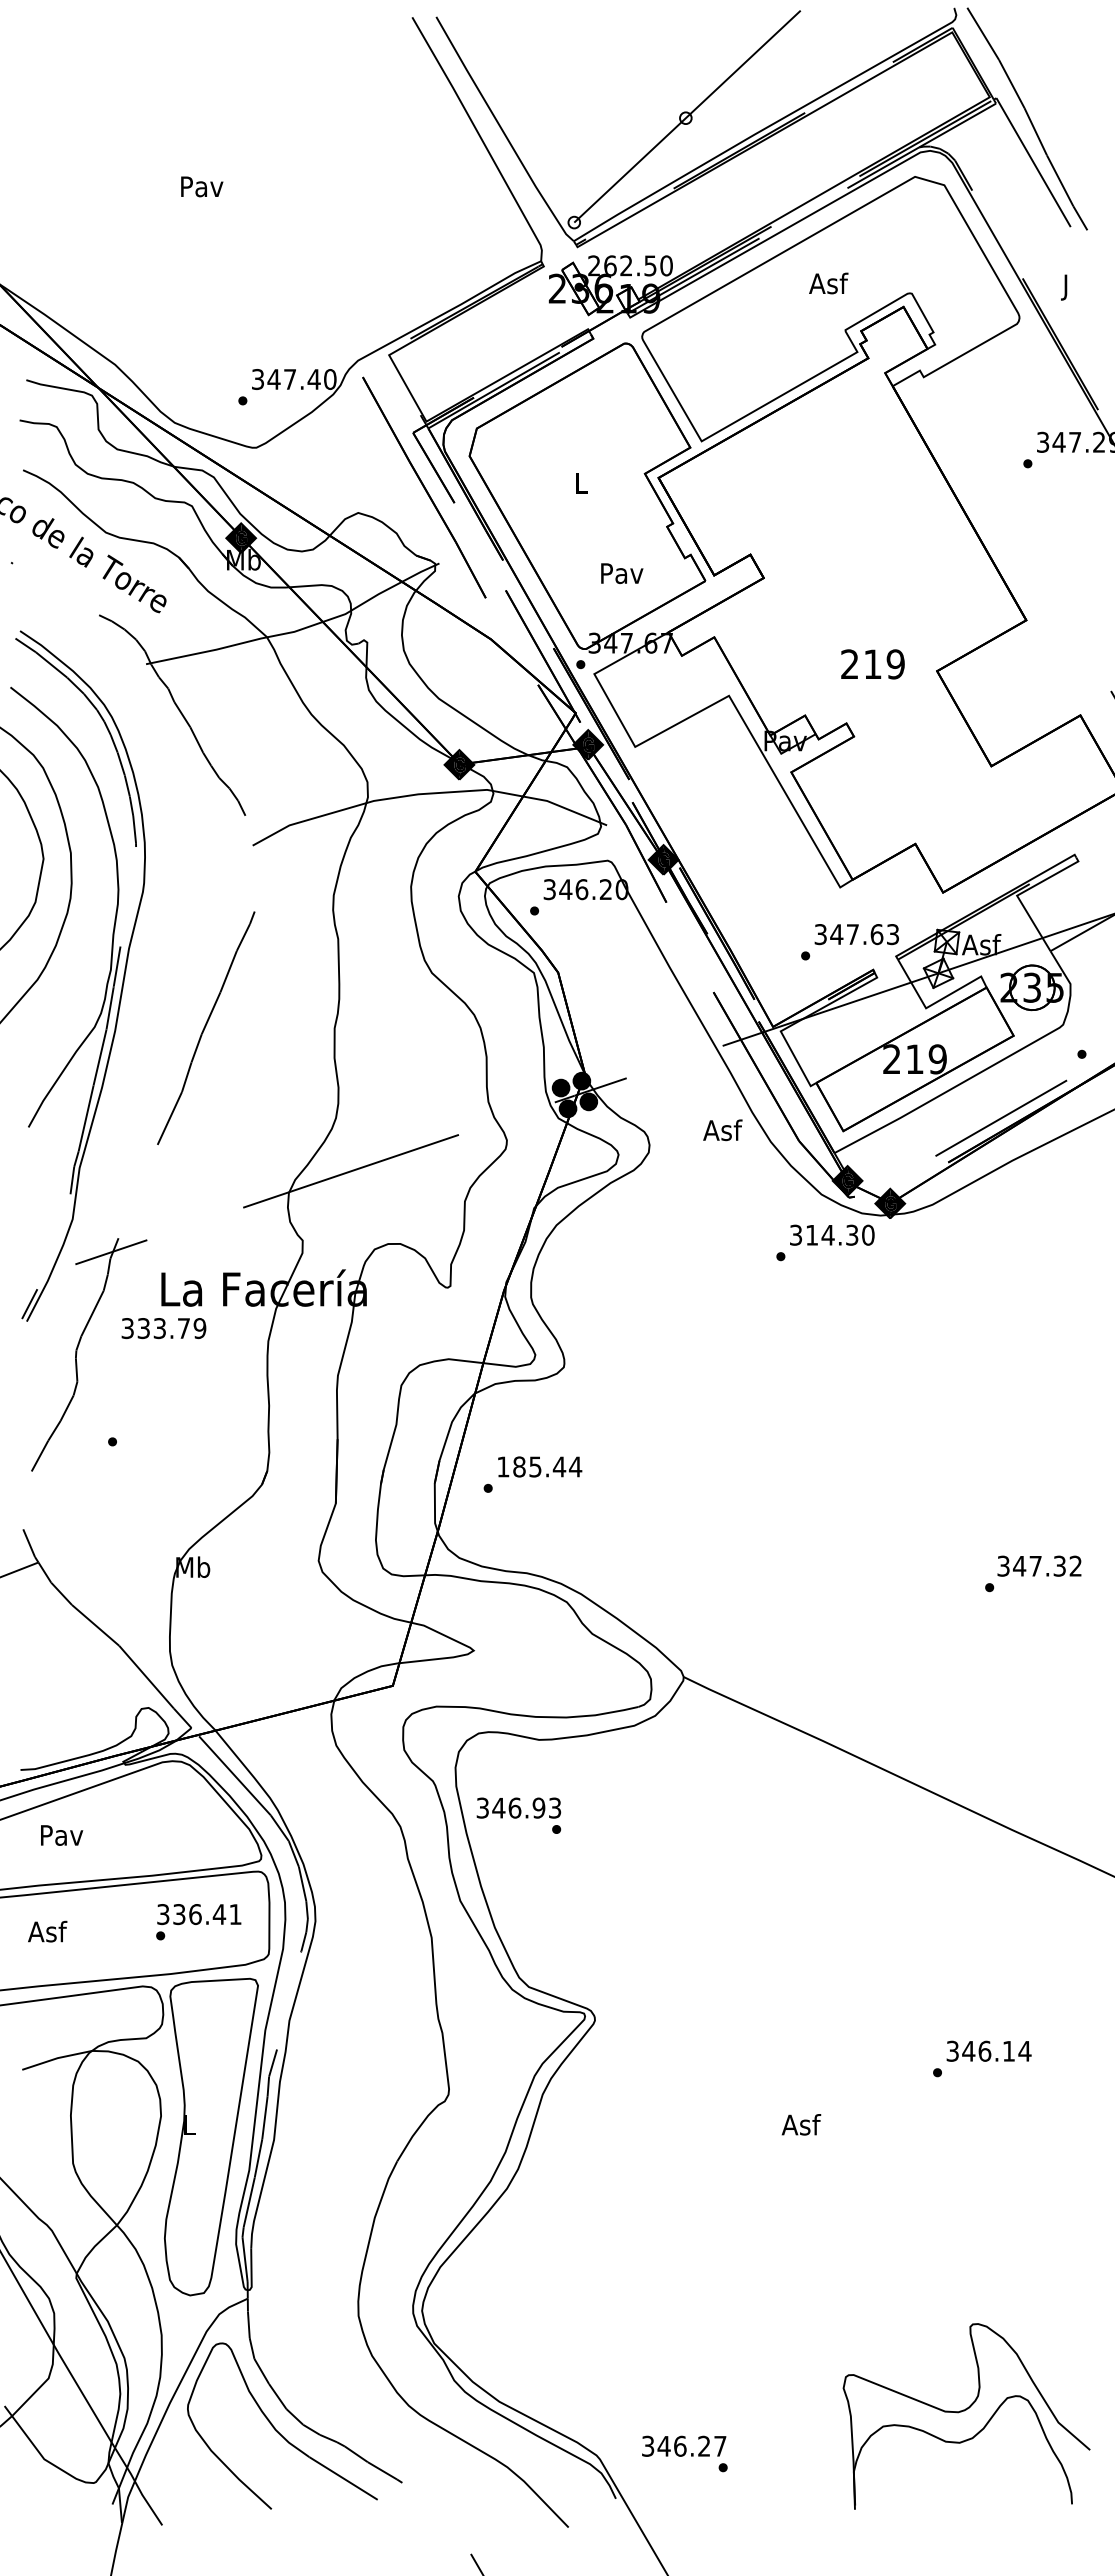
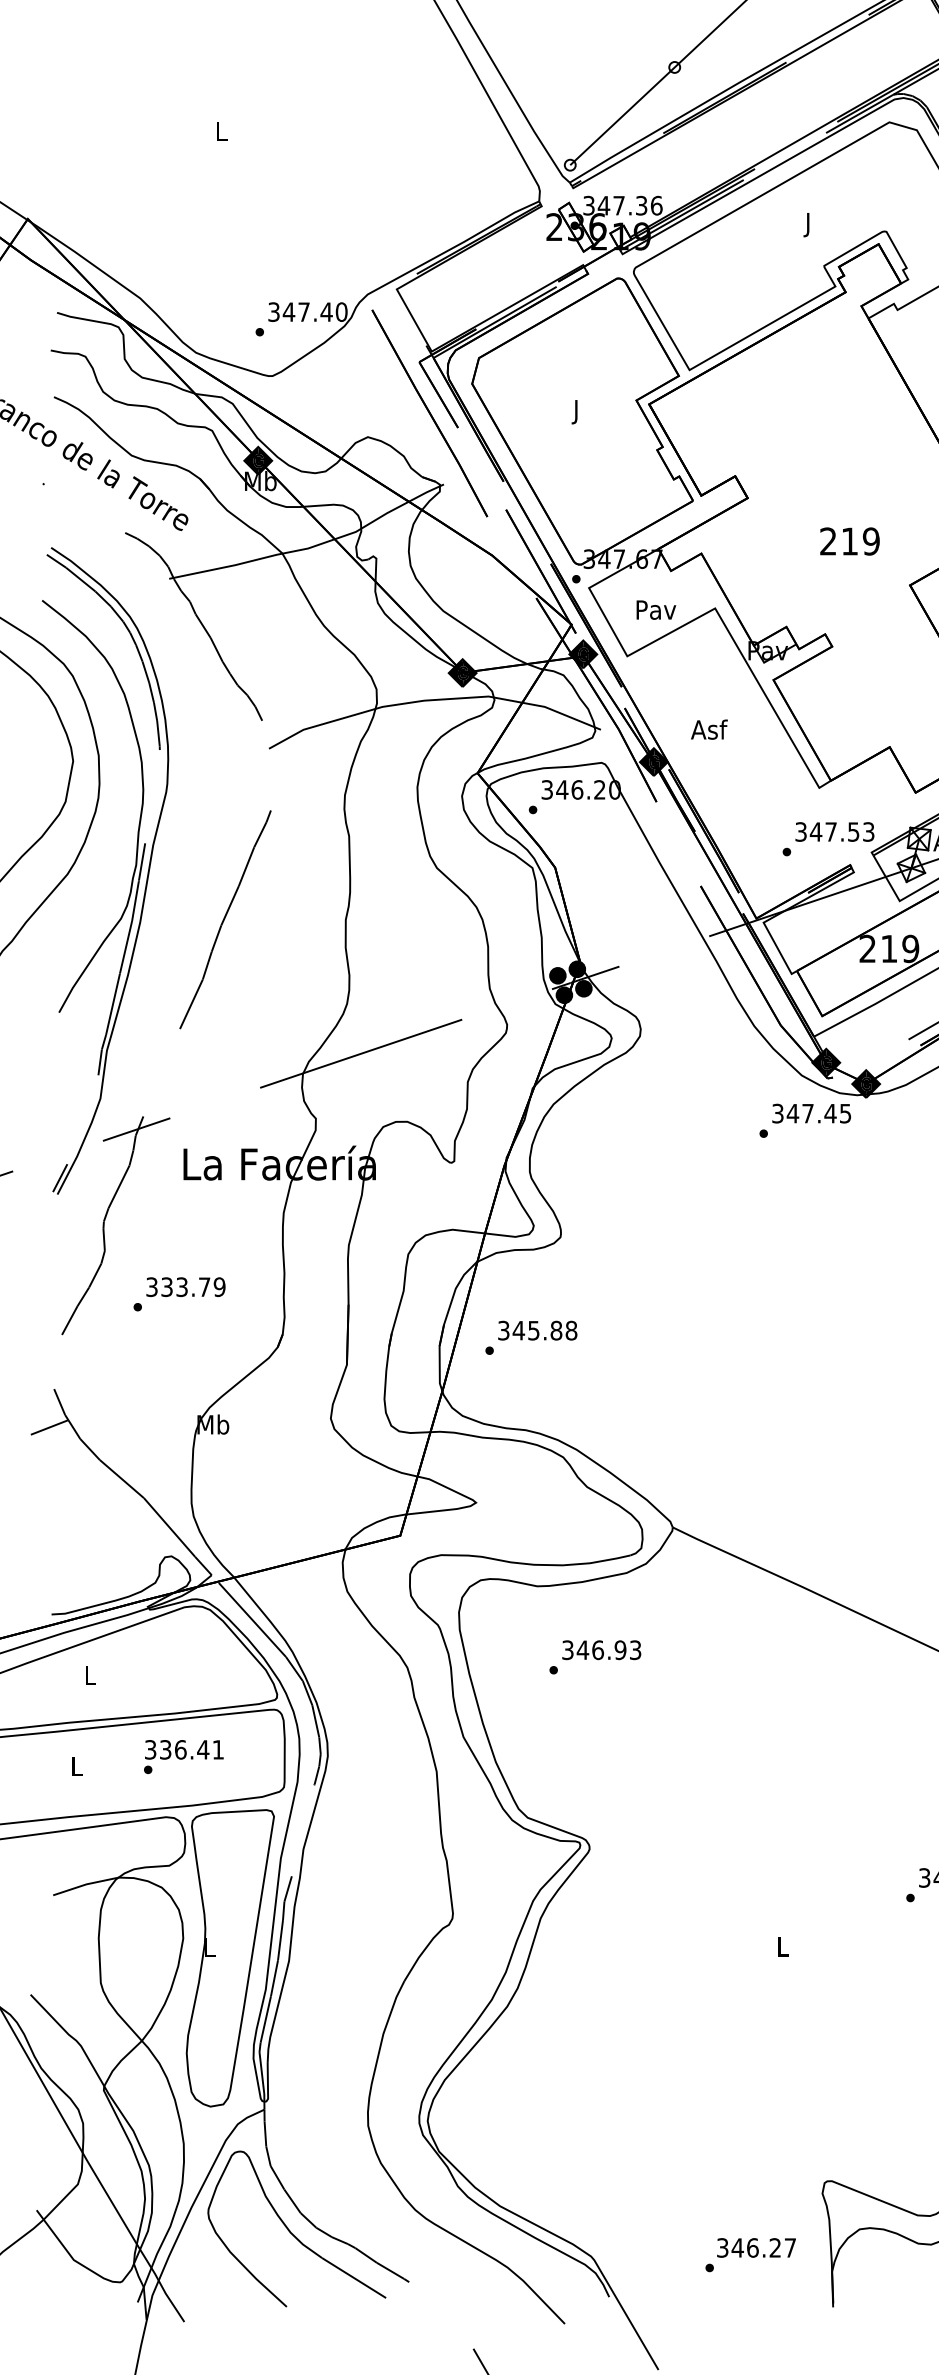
text: (202, 186) -> (222, 131), Pav -> L
text: (630, 265) -> (622, 205), 262.50 -> 347.36
text: (828, 285) -> (808, 224), Asf -> J
text: (581, 486) -> (577, 412), L -> J
text: (622, 573) -> (656, 610), moved
text: (872, 664) -> (849, 541), moved
text: (876, 934) -> (853, 831), 347.63 -> 347.53
text: (722, 1130) -> (709, 729), moved
text: (839, 1234) -> (818, 1112), 314.30 -> 347.45
text: (163, 1328) -> (185, 1287), moved
text: (539, 1466) -> (537, 1330), 185.44 -> 345.88
text: (518, 1807) -> (601, 1649), moved
text: (62, 1835) -> (90, 1675), Pav -> L
text: (198, 1922) -> (183, 1757), moved
text: (47, 1931) -> (76, 1765), Asf -> L
text: (801, 2124) -> (783, 1946), Asf -> L
text: (684, 2445) -> (756, 2247), moved

